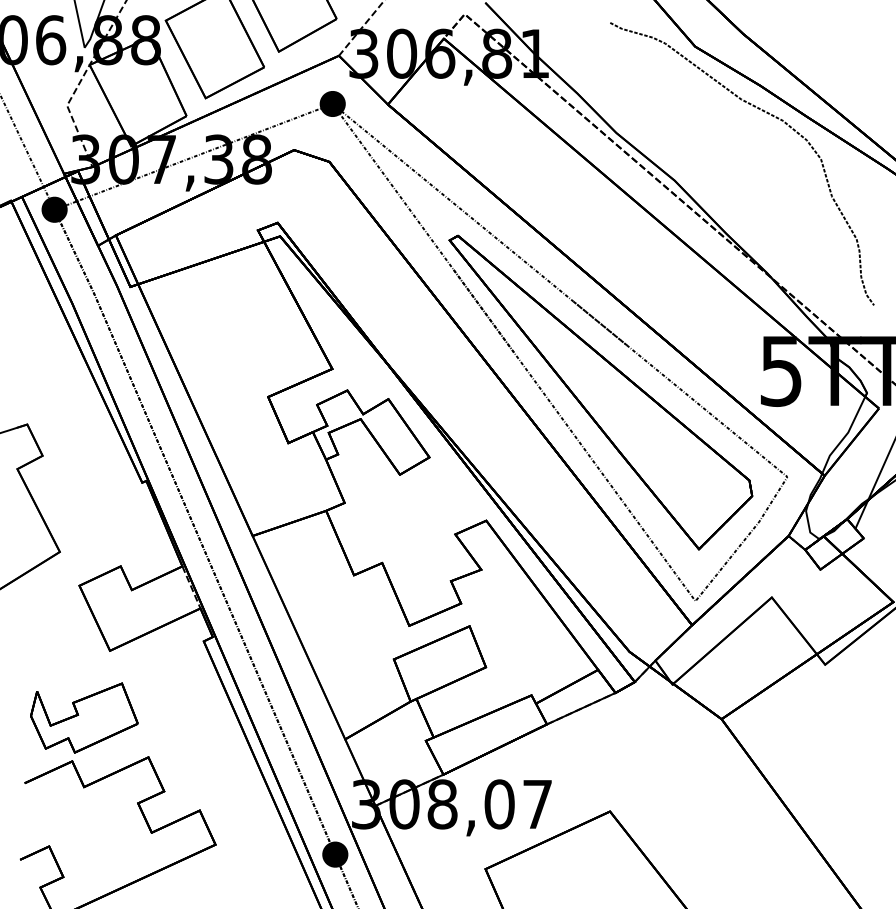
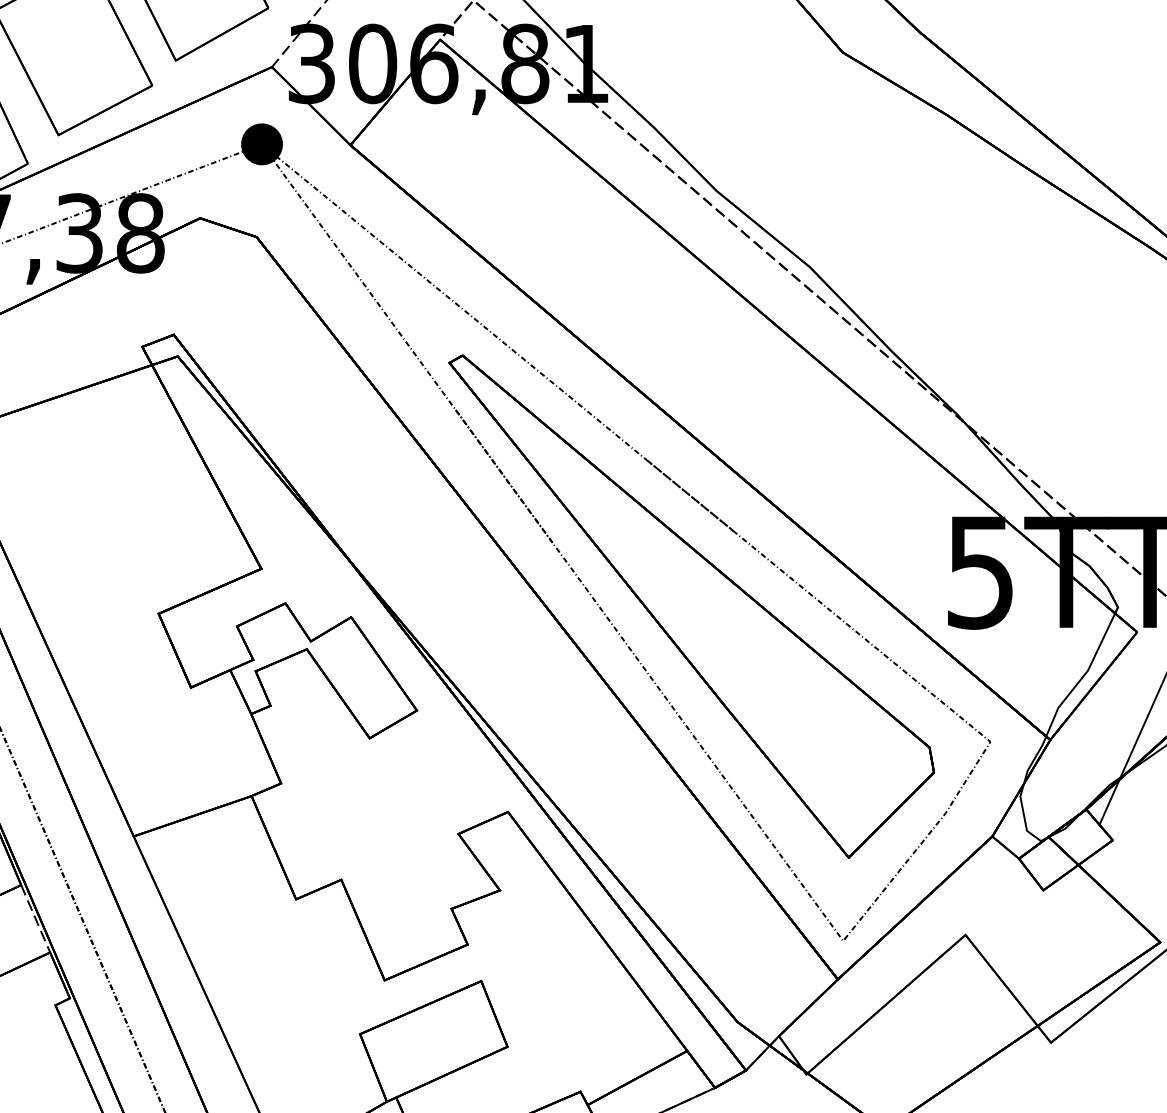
curve: (766, 113) -> (956, 159), removed

